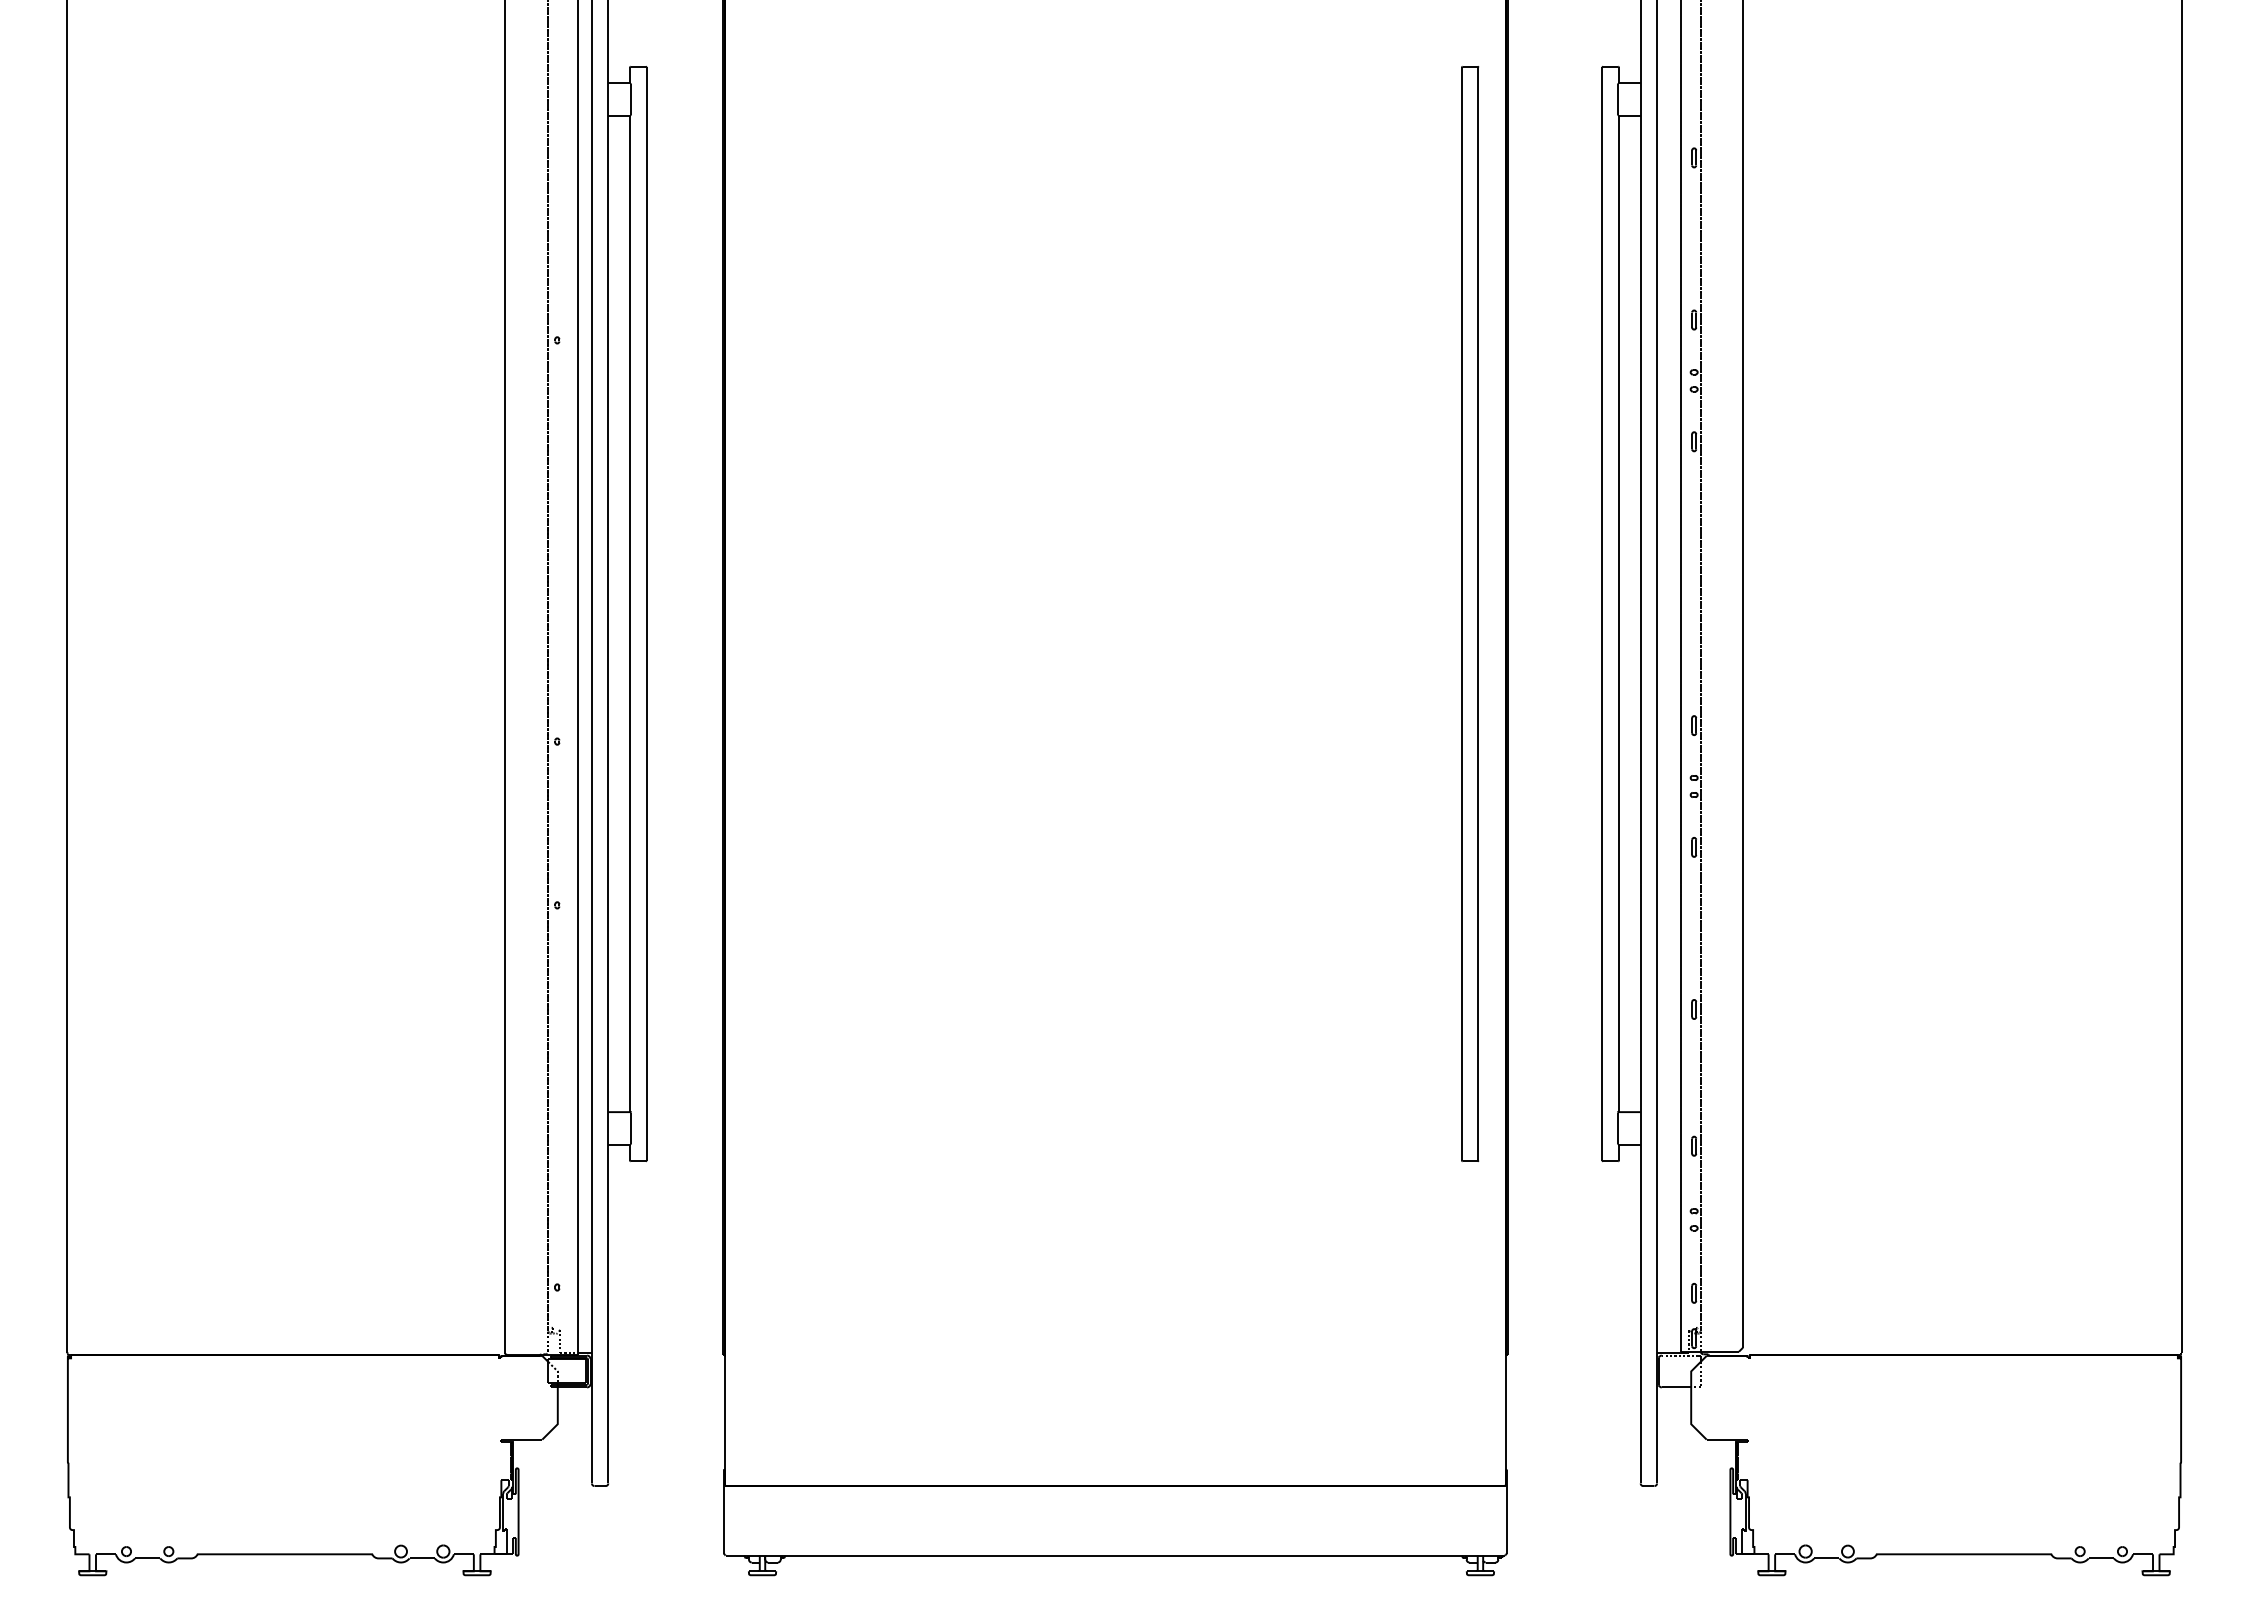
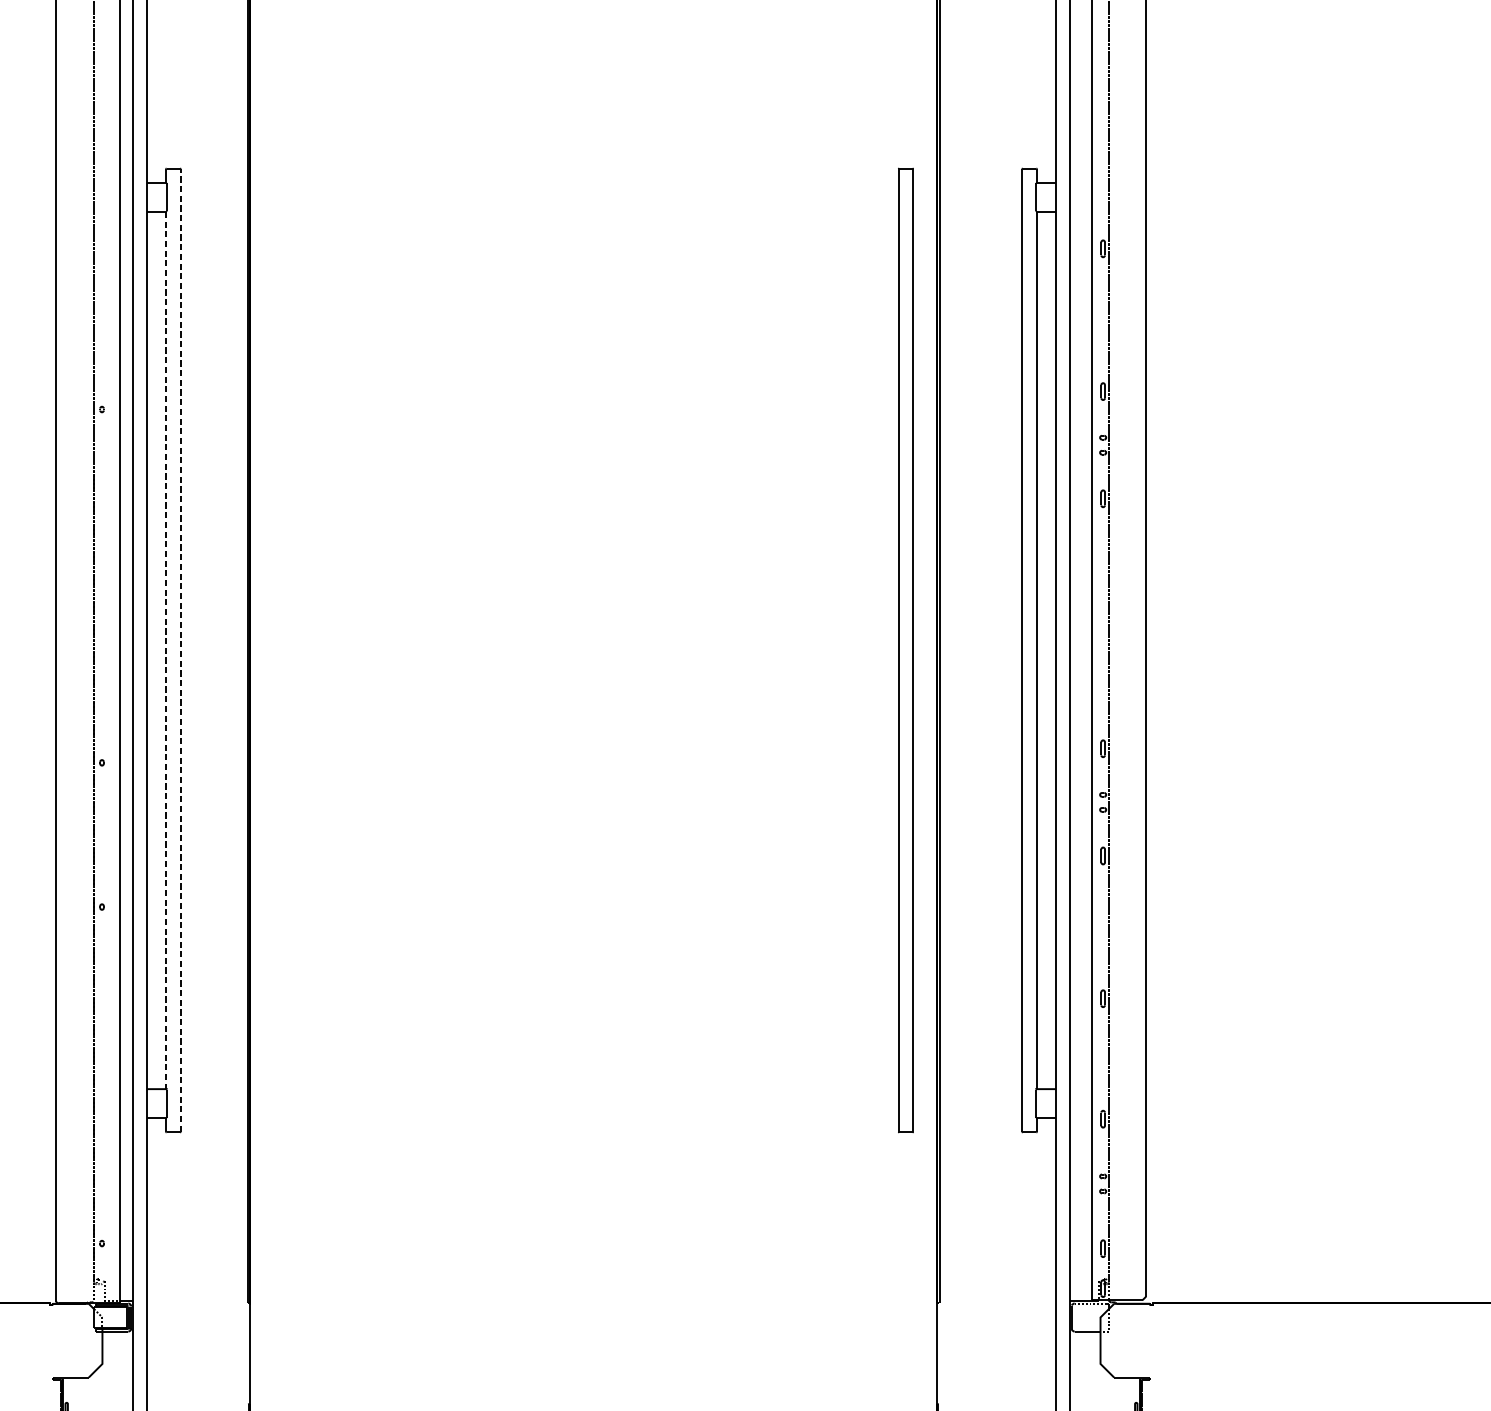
line: (630, 614) -> (166, 650), solid -> dashed
line: (646, 614) -> (180, 650), solid -> dashed

